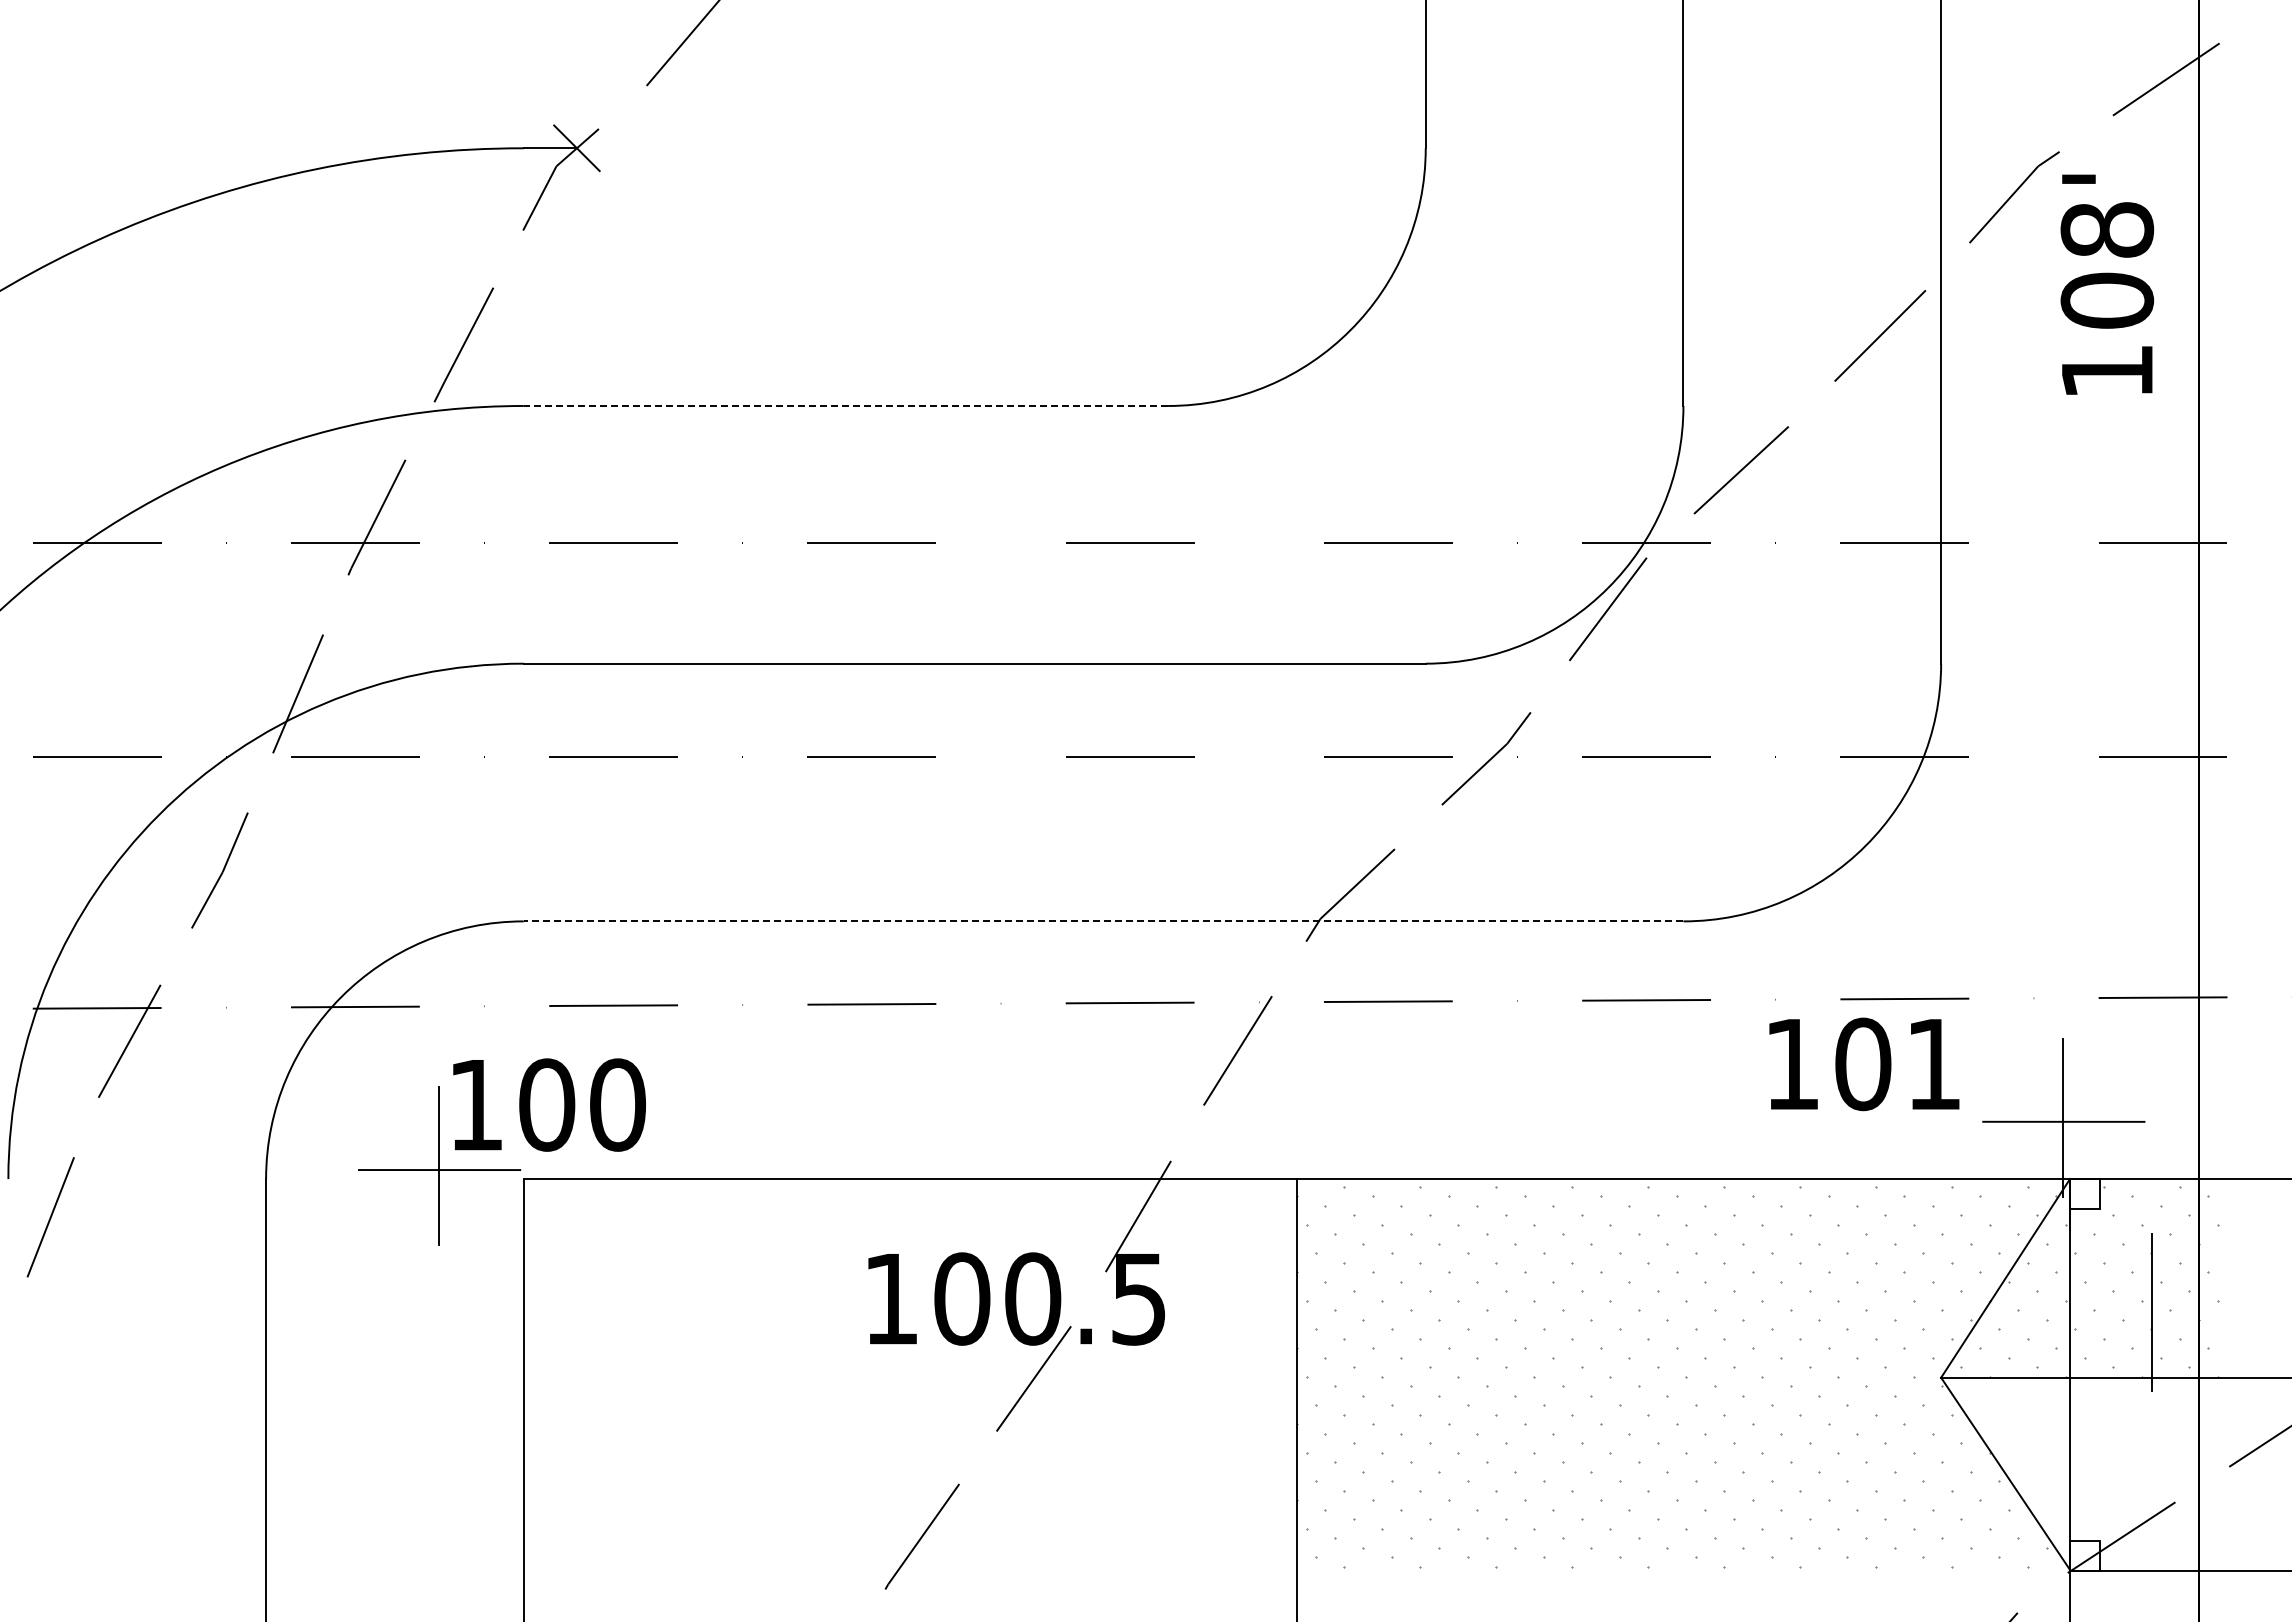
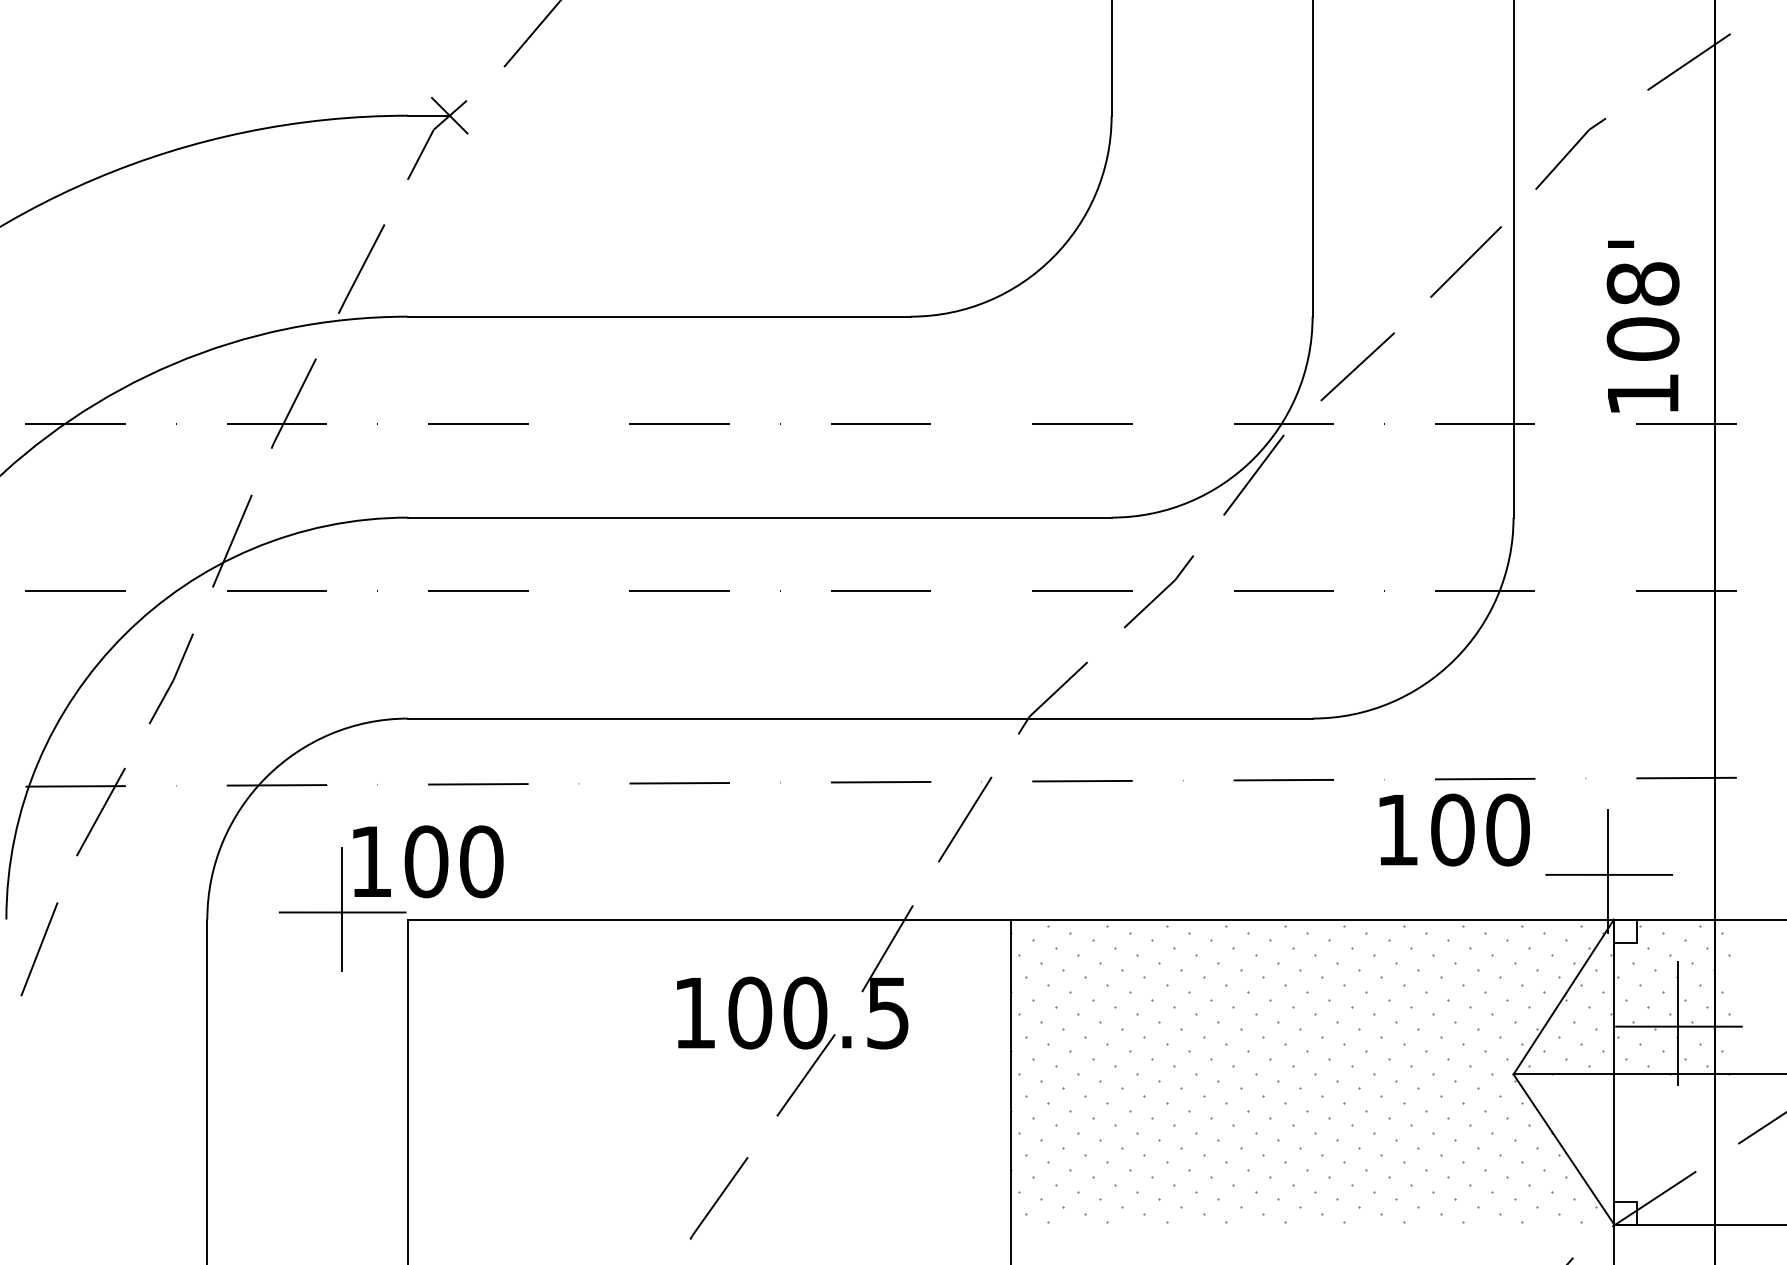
text: (2107, 284) -> (1643, 326), moved
line: (845, 405) -> (659, 316), dashed -> solid
line: (1103, 921) -> (860, 718), dashed -> solid
text: (1934, 1064) -> (1508, 830), 101 -> 100
line: (2152, 1316) -> (1678, 1026), added

